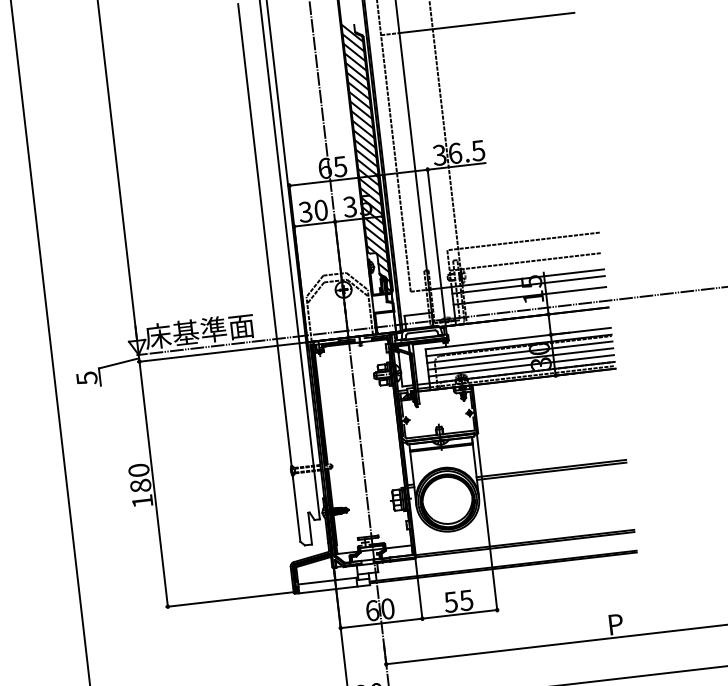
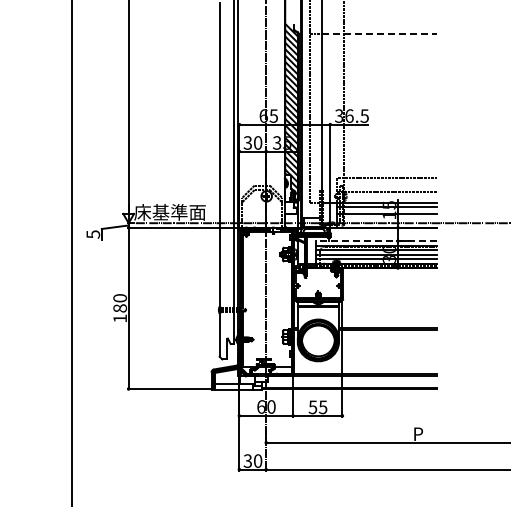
line: (486, 22) -> (379, 33), solid -> dashed
line: (518, 339) -> (376, 241), solid -> dashed

